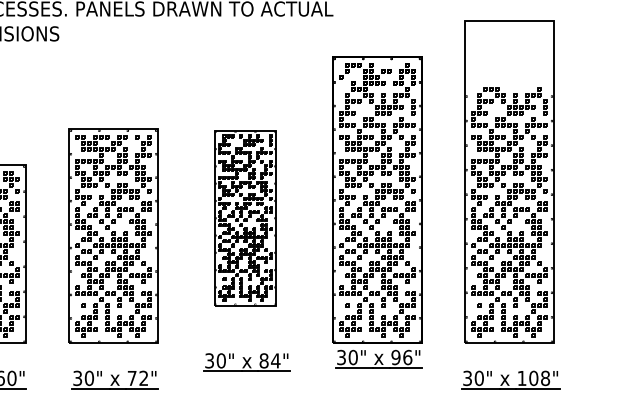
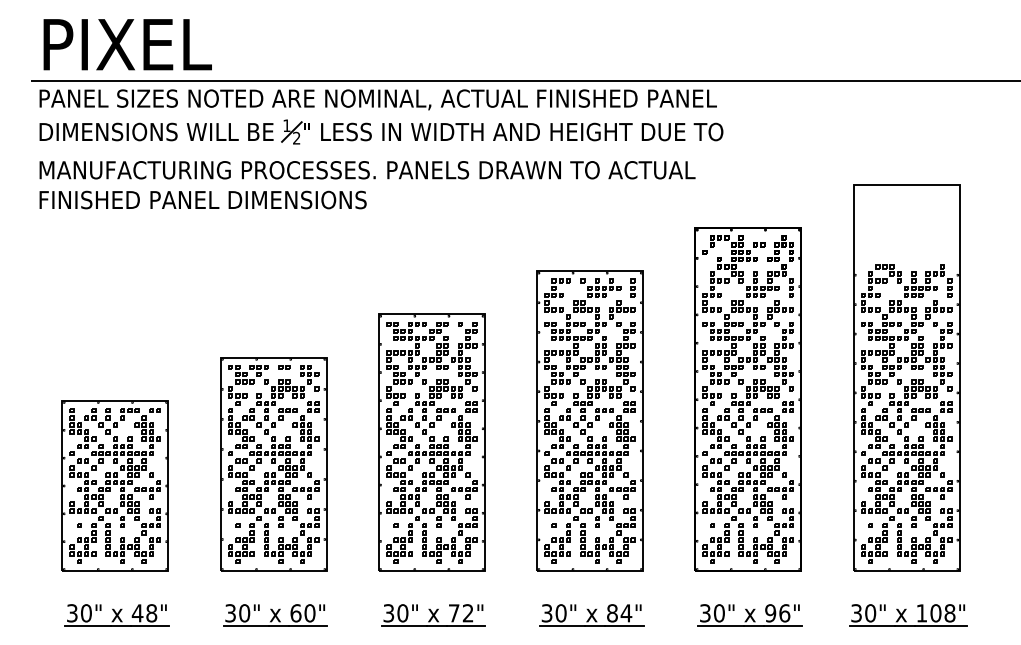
part: (244, 217) -> (589, 420), size x1.43
part: (378, 359) -> (749, 615), moved
part: (246, 362) -> (591, 615), moved

